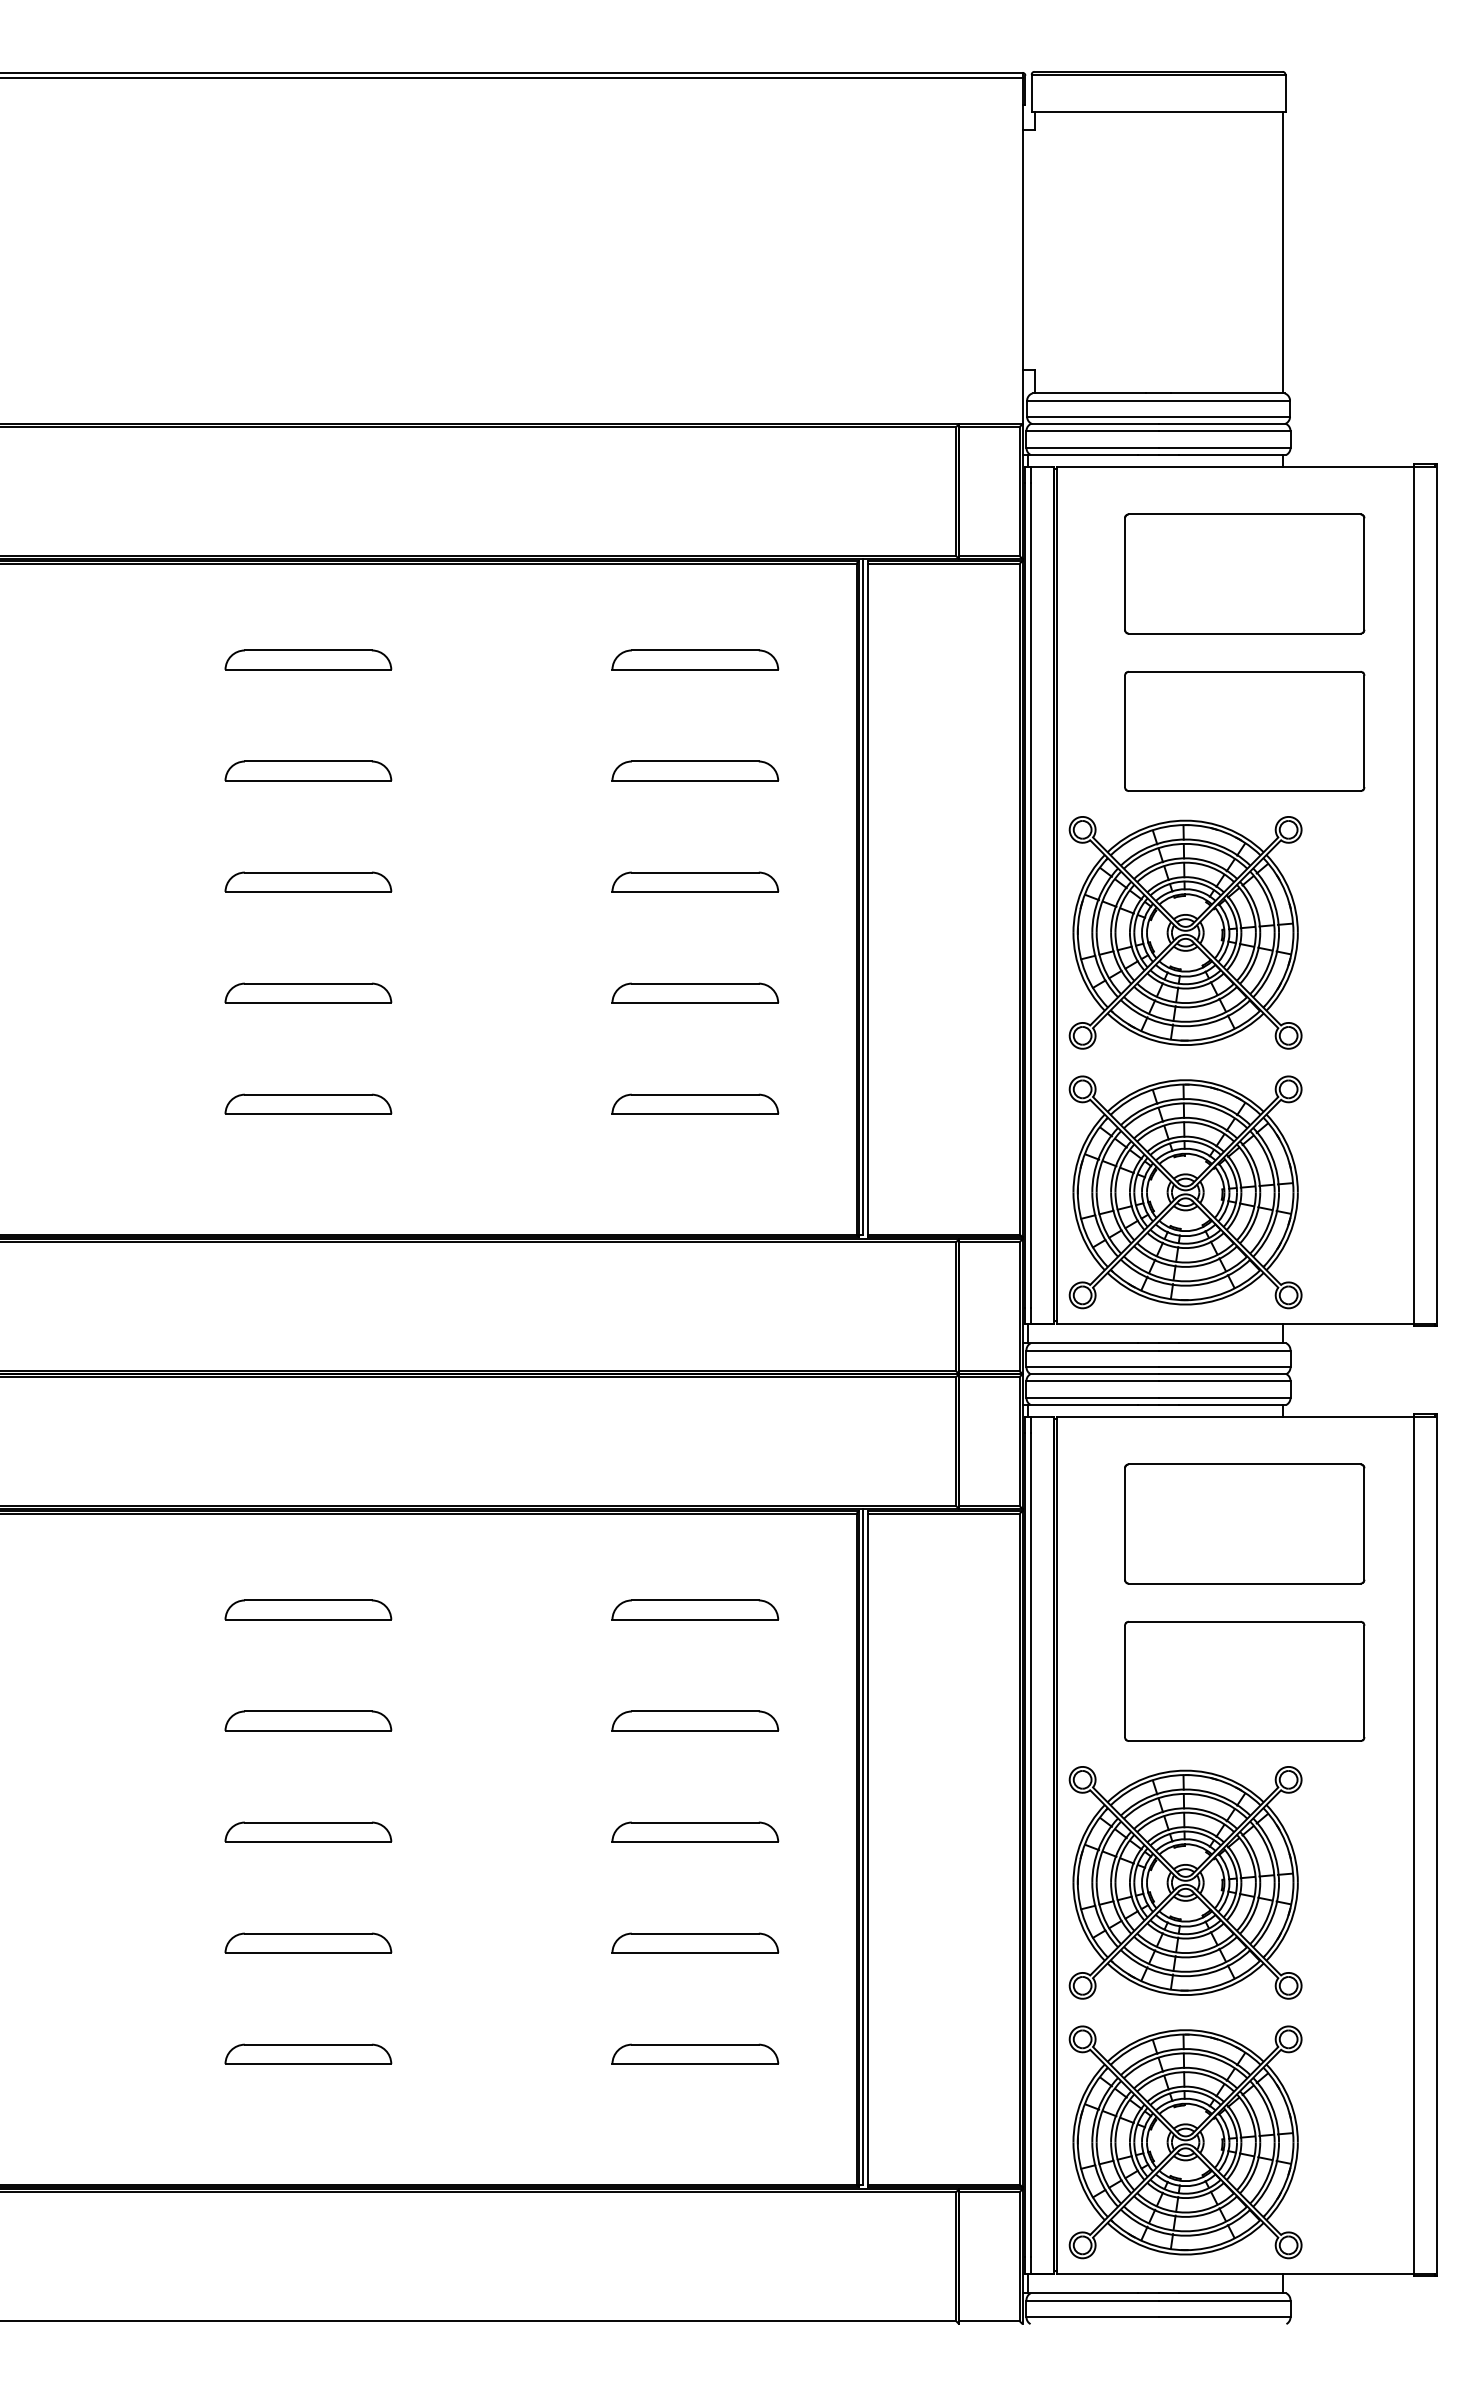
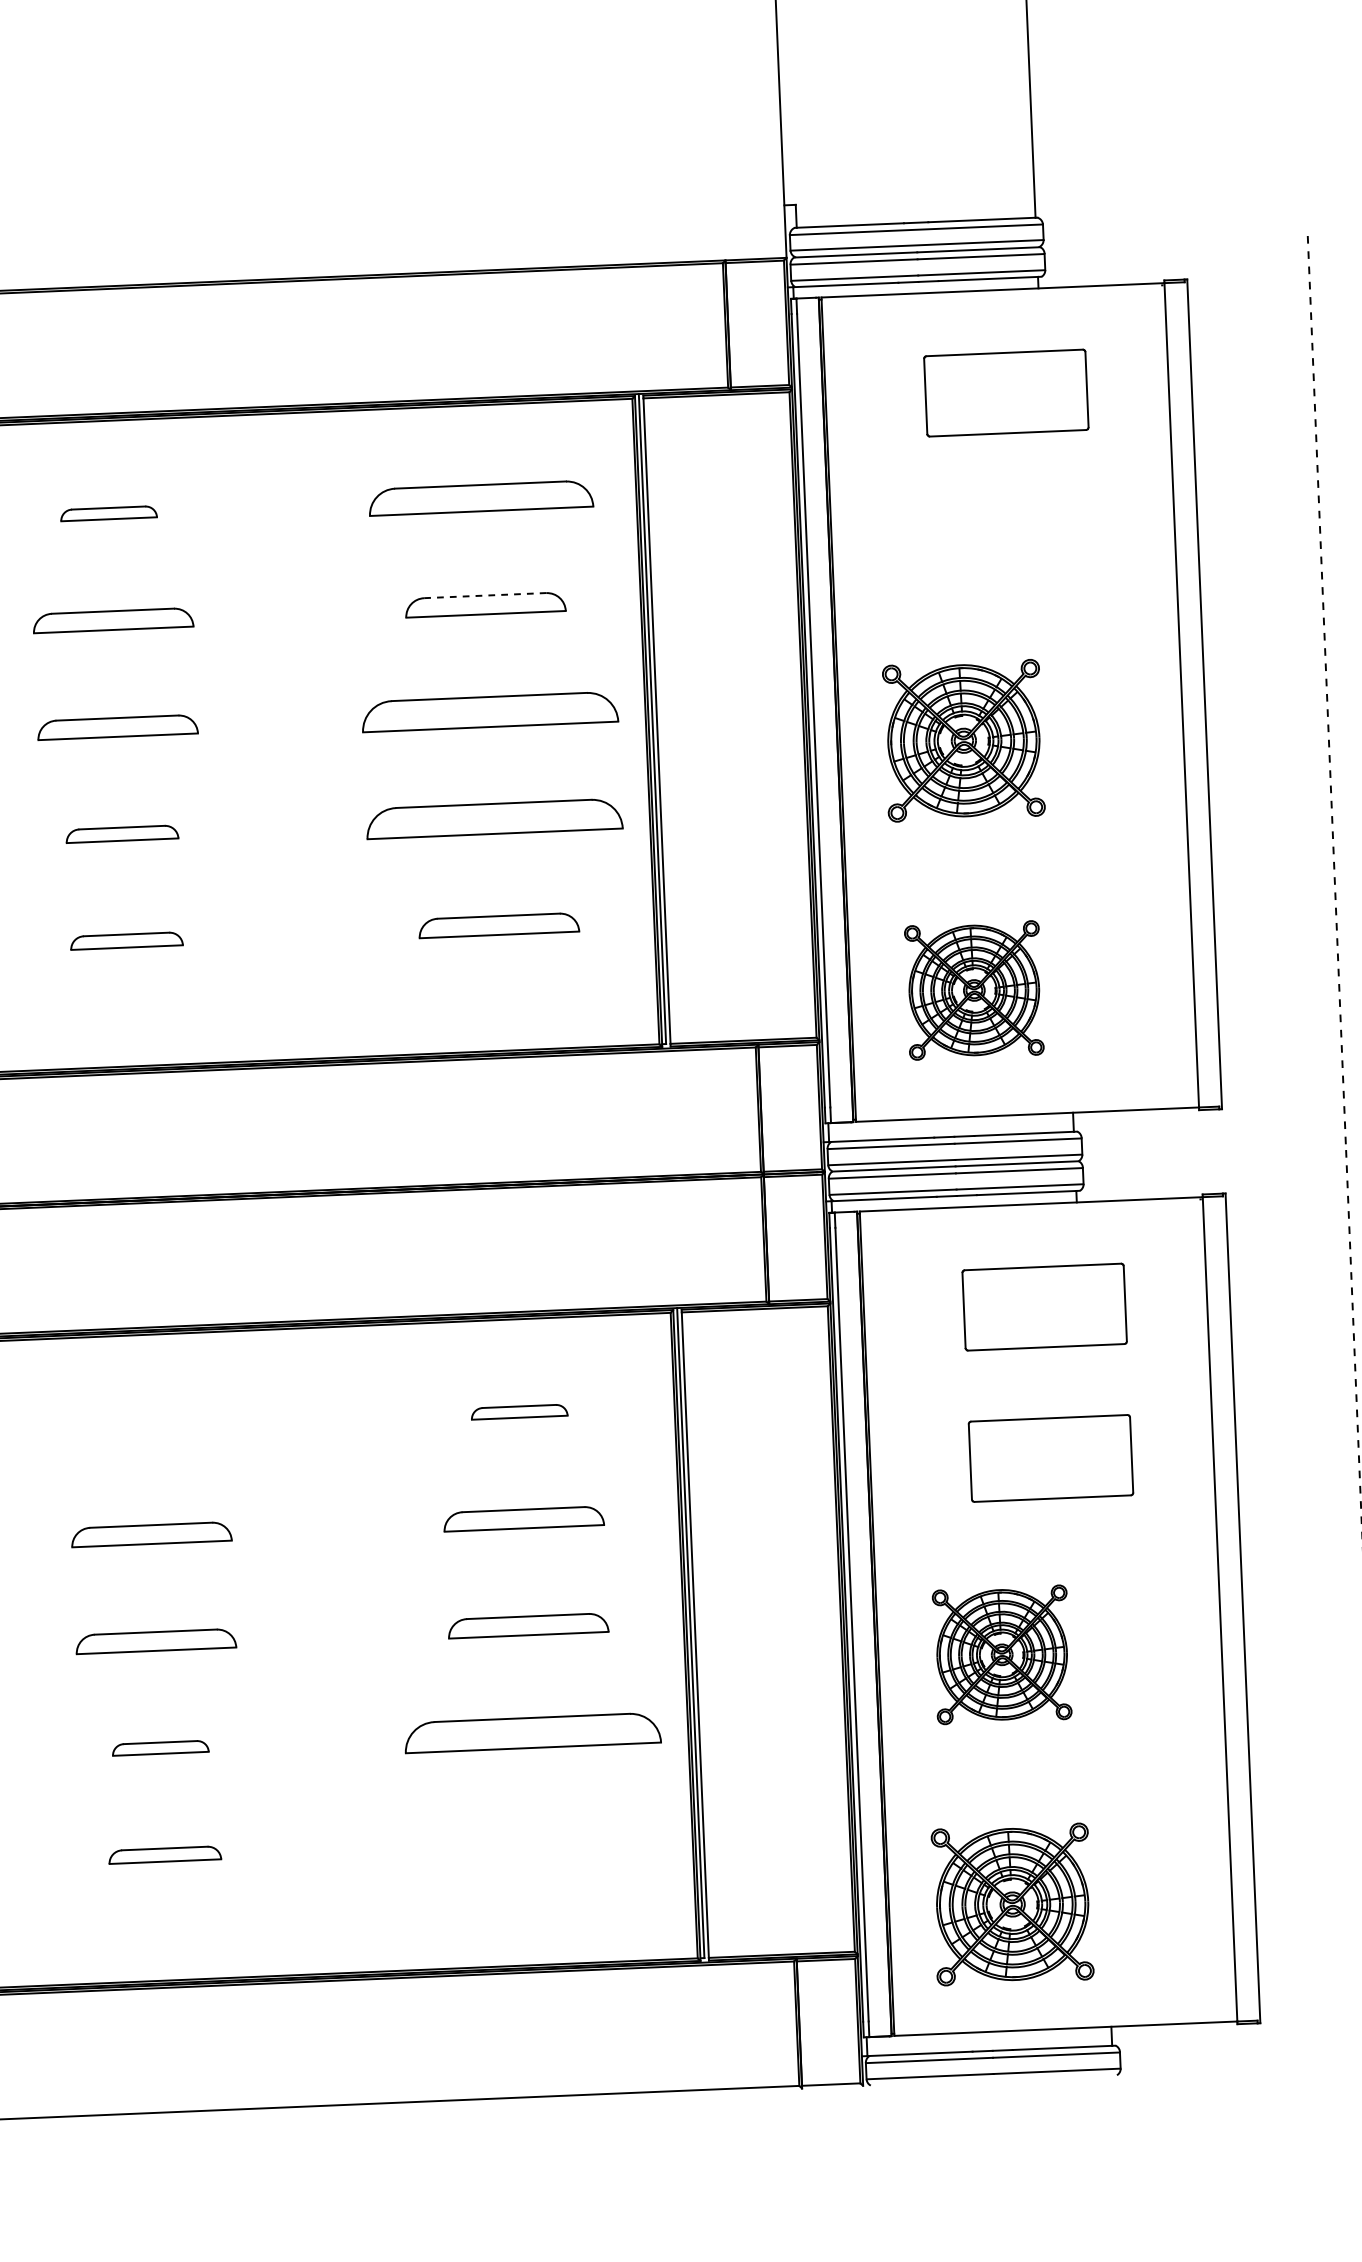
part: (1244, 573) -> (1006, 392), size x0.7
part: (308, 659) -> (108, 513), size x0.6
part: (695, 659) -> (481, 497), size x1.4
part: (1244, 730) -> (1012, 543), removed
line: (695, 761) -> (485, 595), solid -> dashed
part: (695, 881) -> (490, 711), size x1.6
part: (1185, 932) -> (963, 740), size x0.7
part: (308, 992) -> (122, 833), size x0.7
part: (695, 992) -> (494, 817), size x1.6
part: (308, 1103) -> (126, 940), size x0.7
part: (1185, 1192) -> (974, 990), size x0.6
part: (1244, 1523) -> (1044, 1306), size x0.7
part: (308, 1609) -> (147, 1427), removed
part: (695, 1609) -> (519, 1411), size x0.6
part: (1244, 1680) -> (1050, 1457), size x0.7
part: (1185, 1882) -> (1002, 1654), size x0.6
part: (308, 1942) -> (160, 1747), size x0.6
part: (695, 1942) -> (533, 1731), size x1.6
part: (308, 2053) -> (165, 1854), size x0.7
part: (695, 2053) -> (537, 1838), removed
part: (1185, 2142) -> (1012, 1904), size x0.7

